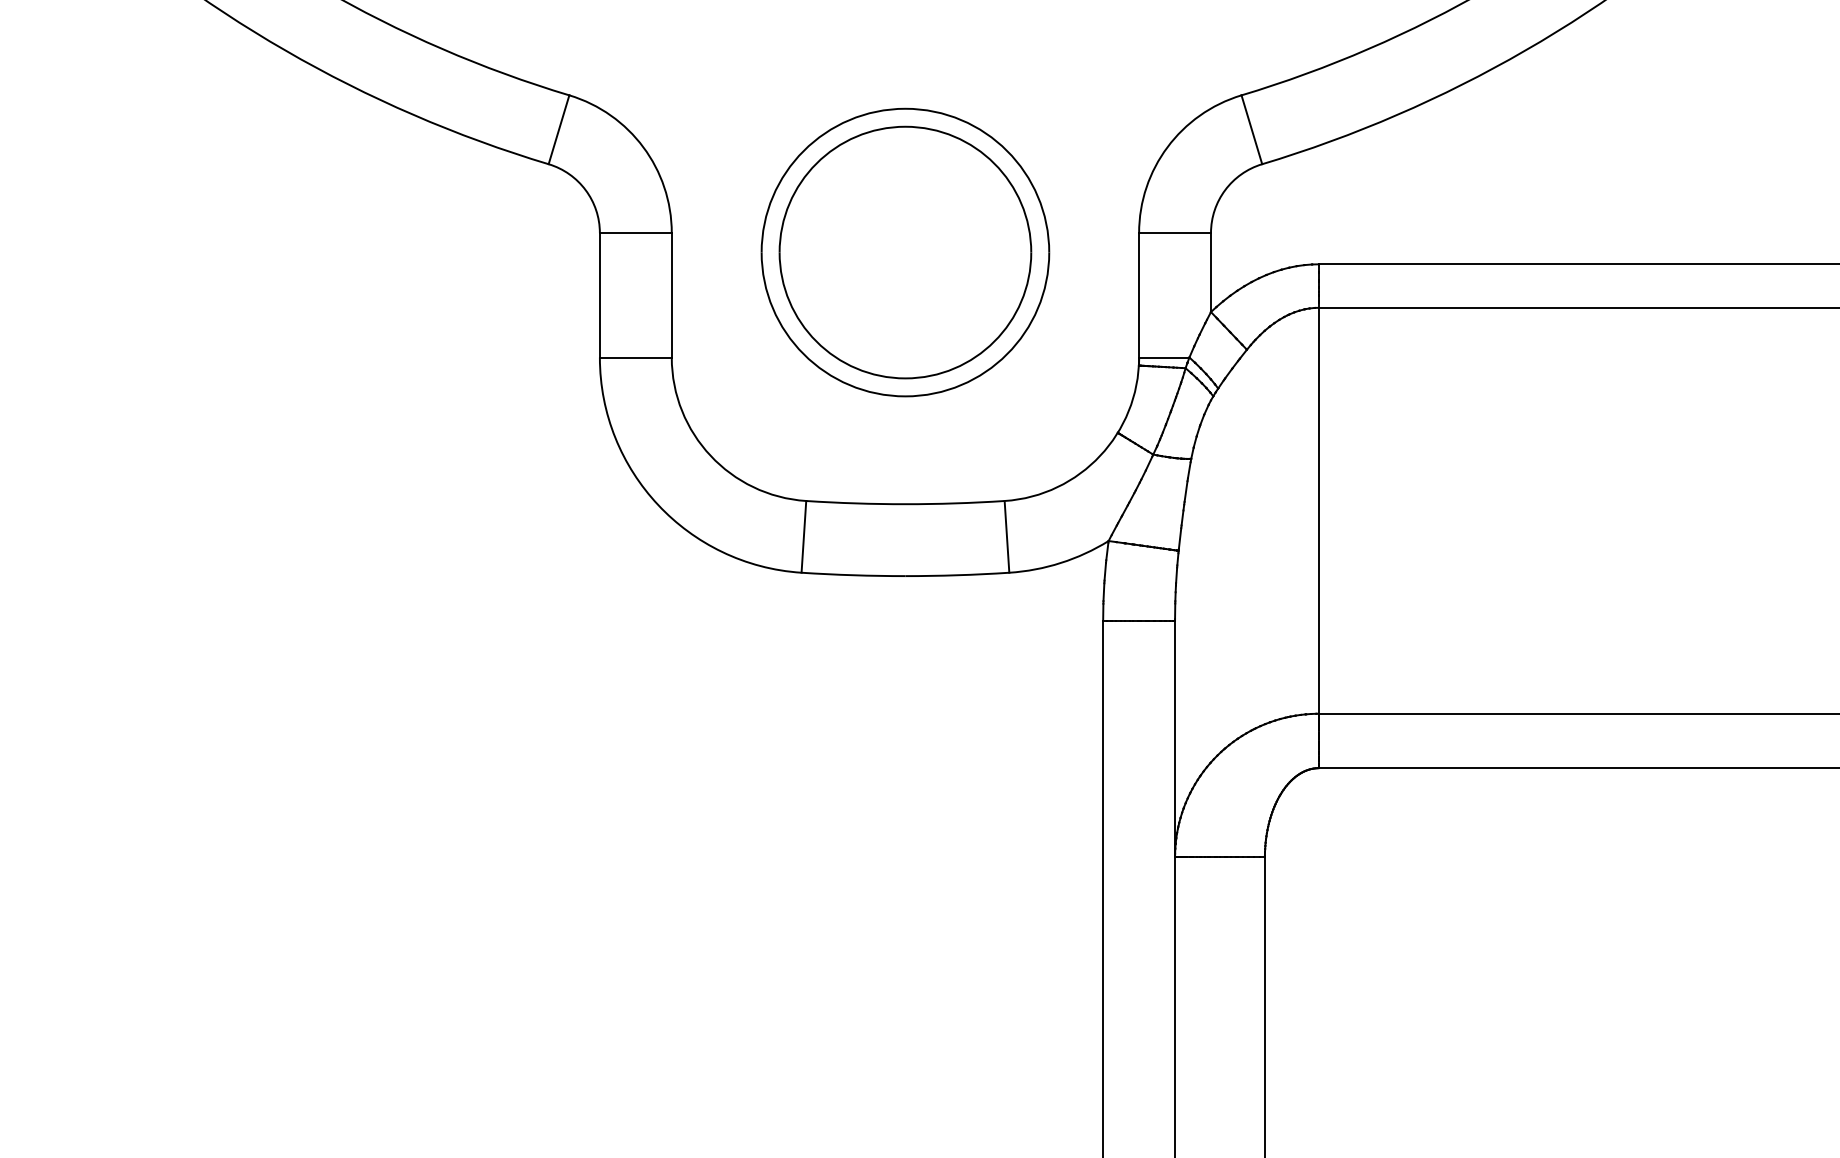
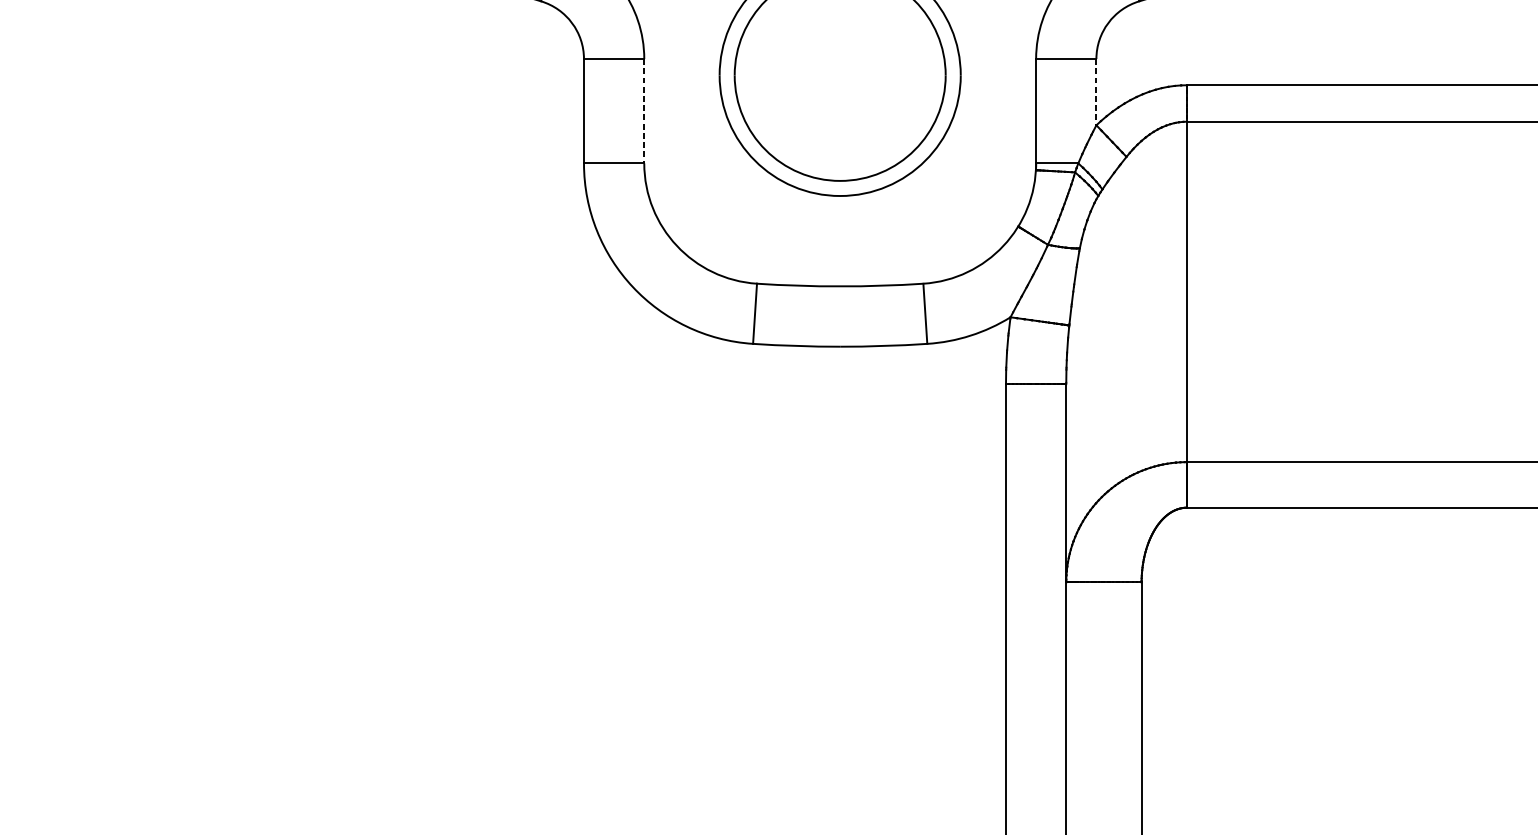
line: (1211, 273) -> (1096, 92), solid -> dashed
line: (671, 295) -> (644, 111), solid -> dashed

